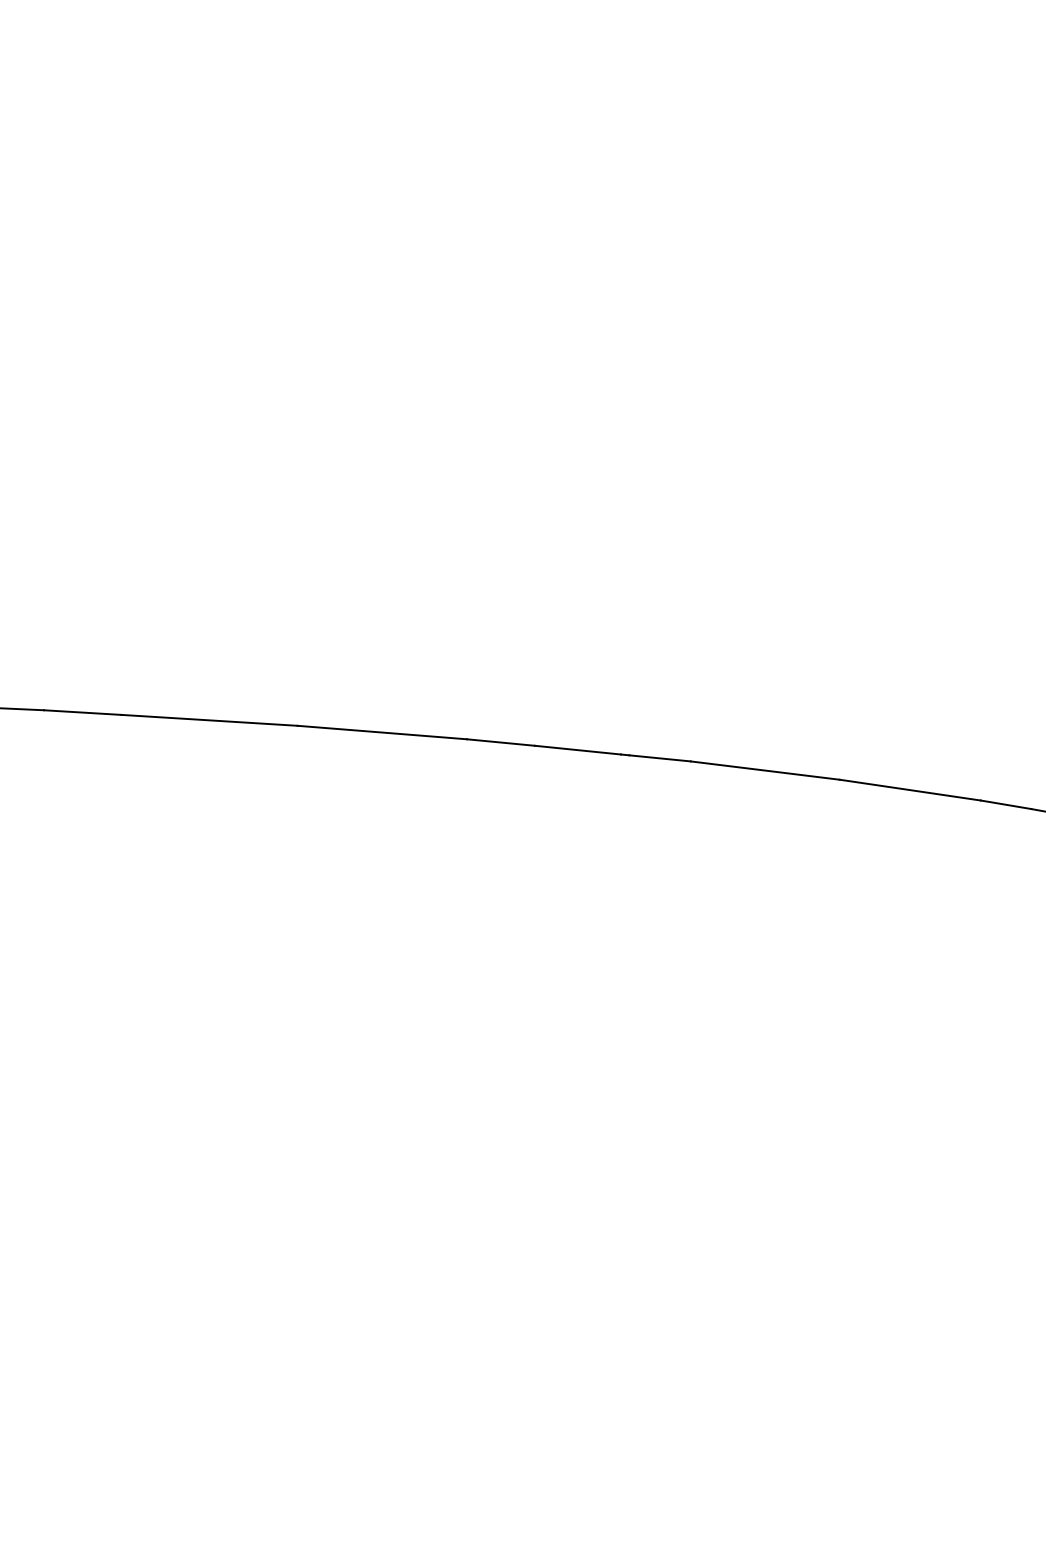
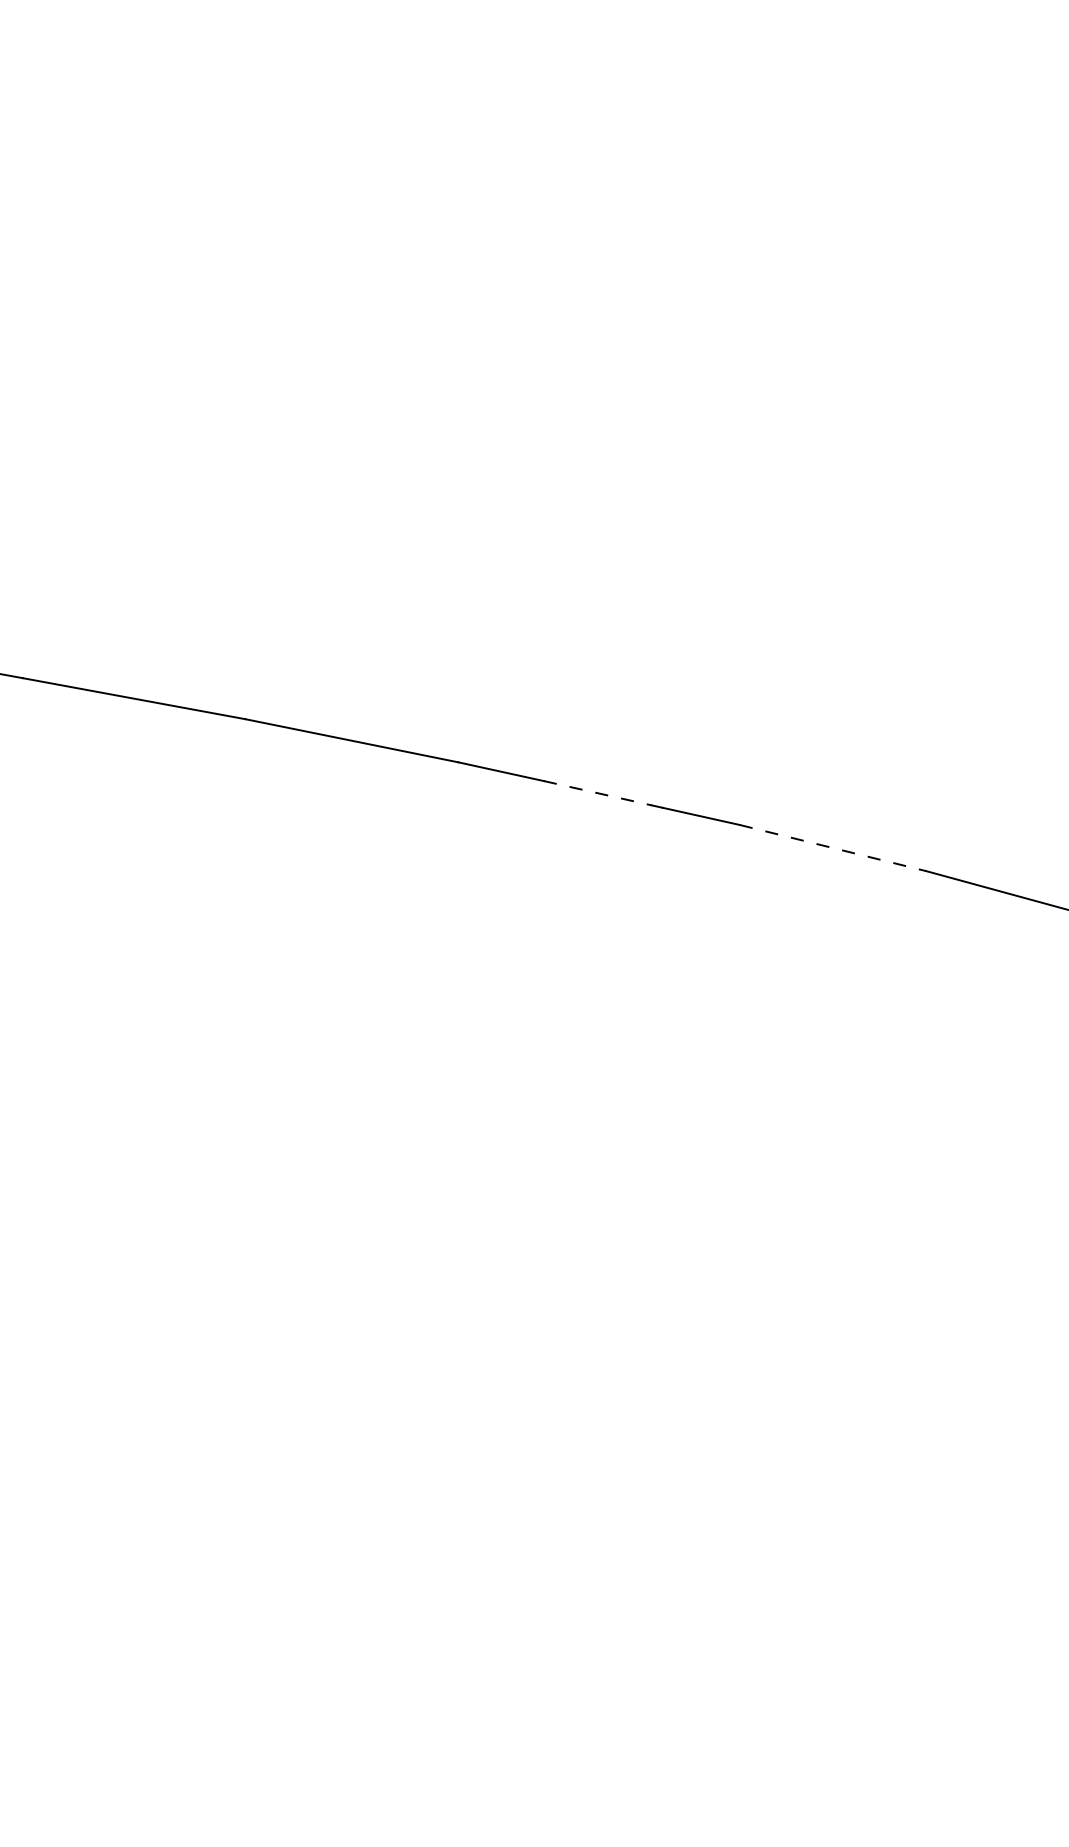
line: (578, 750) -> (598, 793), solid -> dashed
line: (765, 770) -> (833, 848), solid -> dashed

